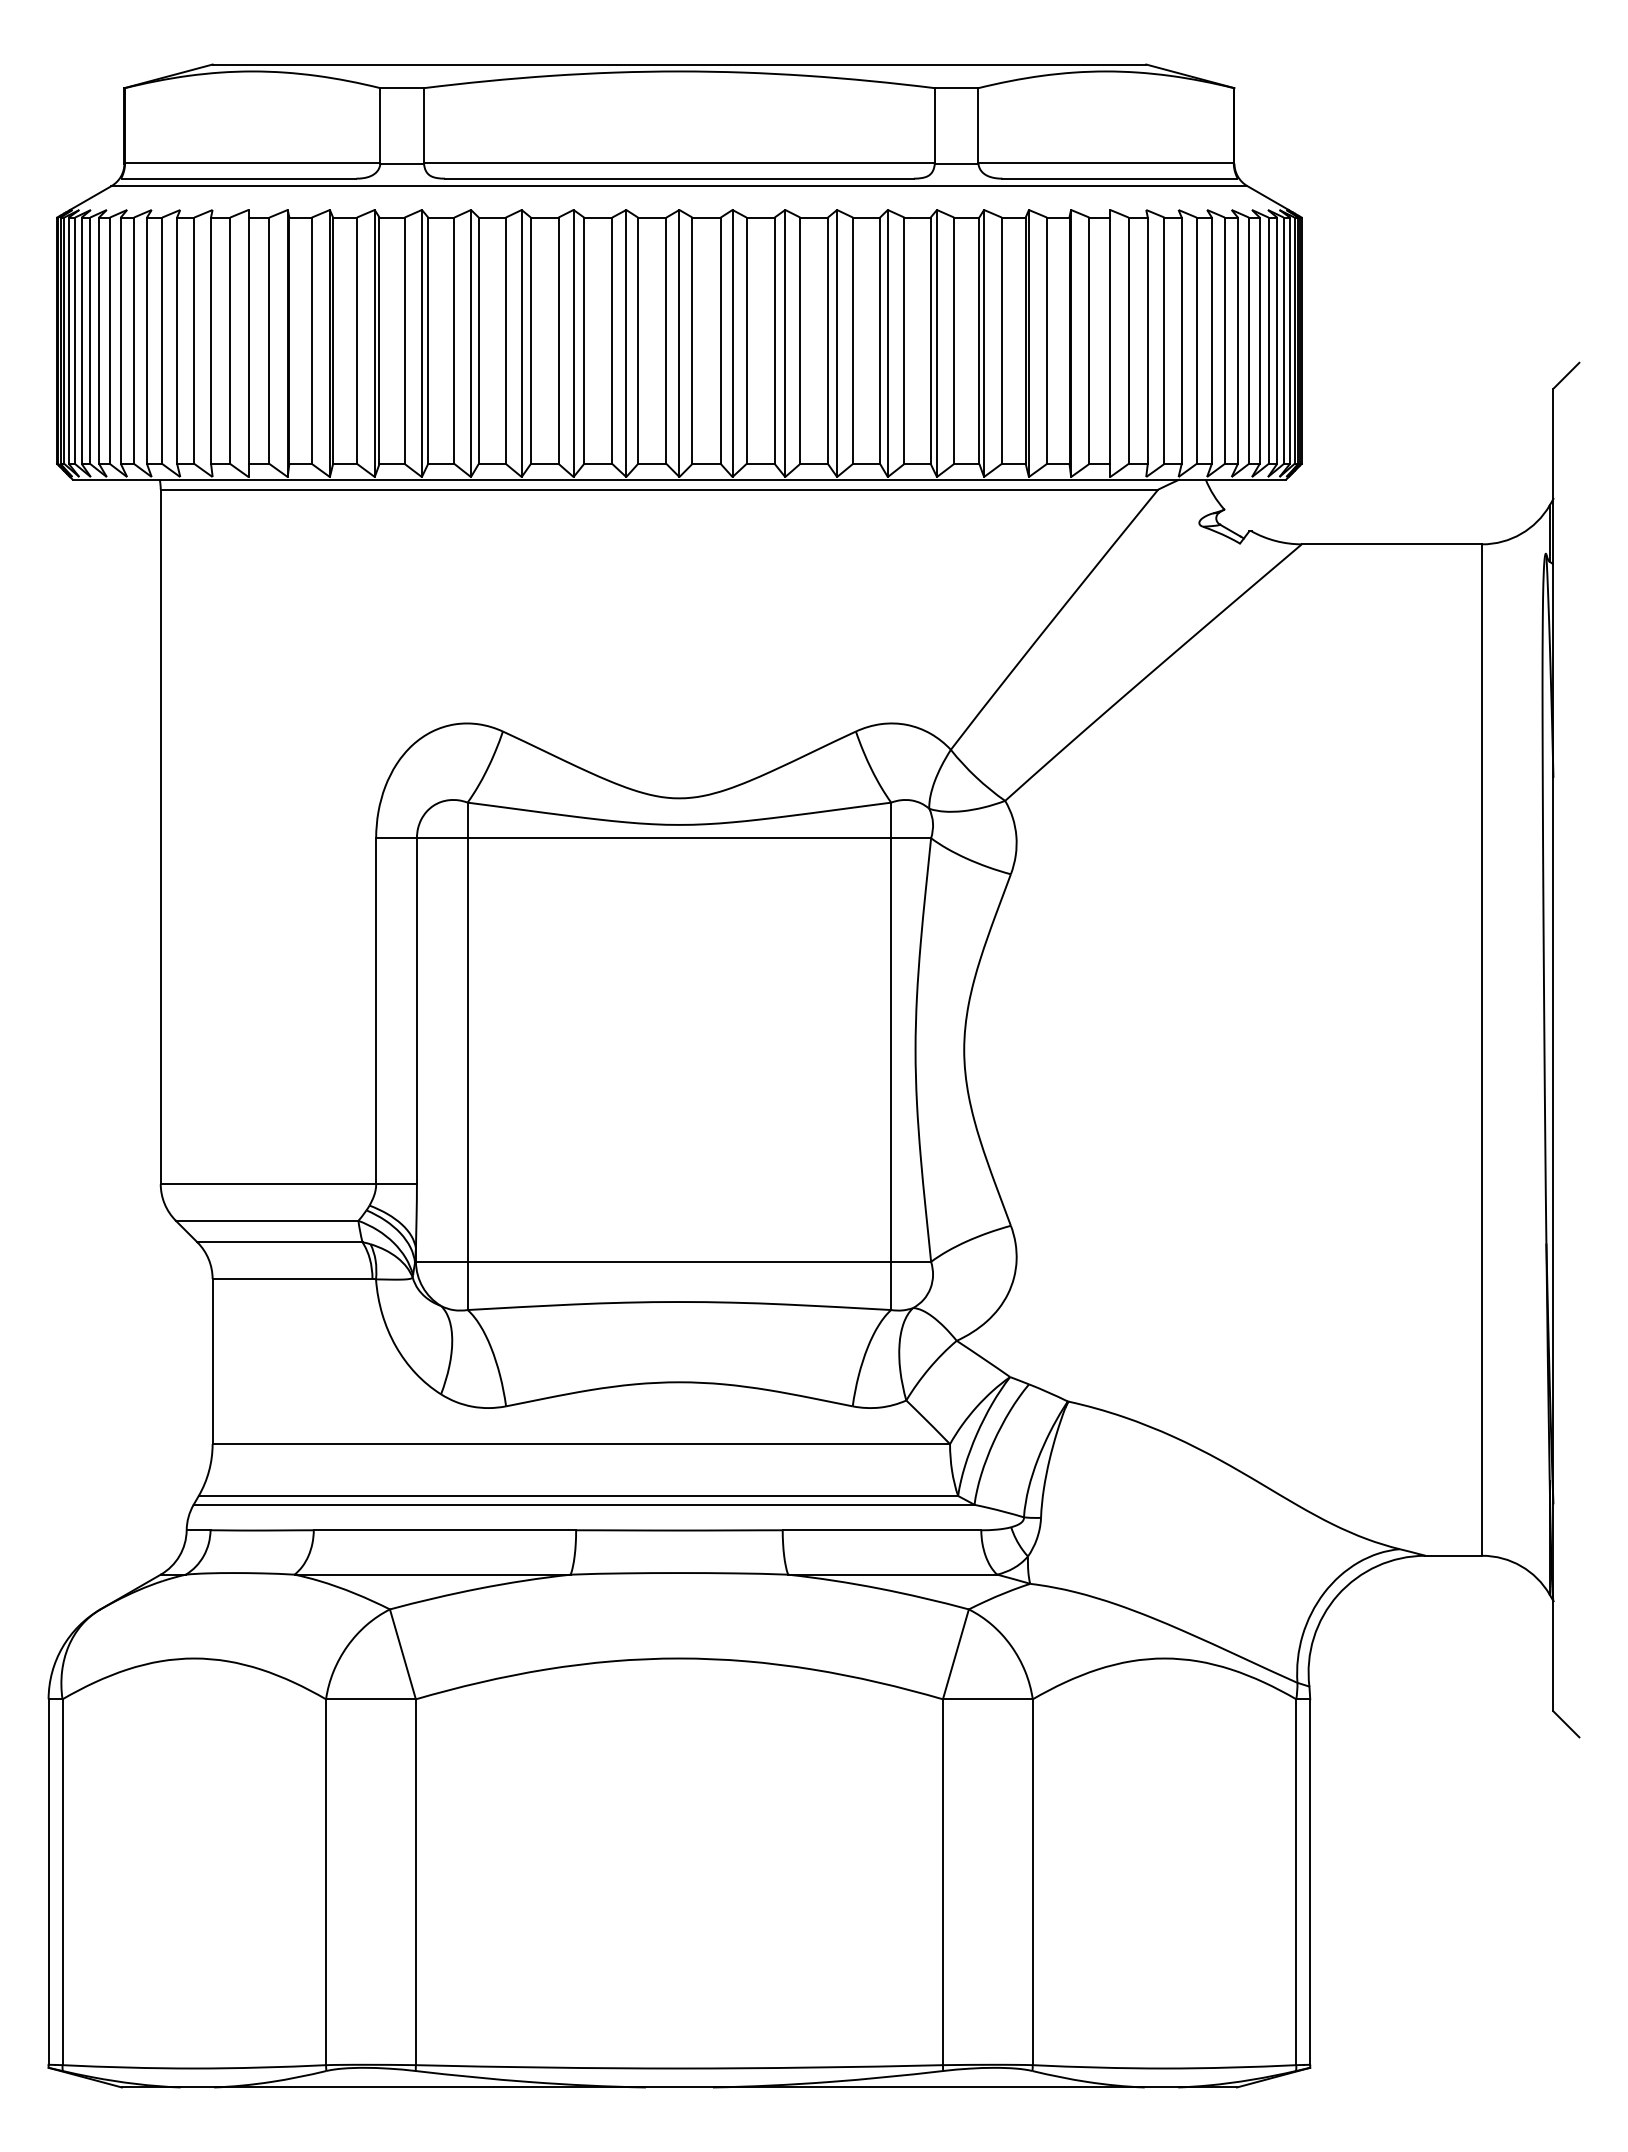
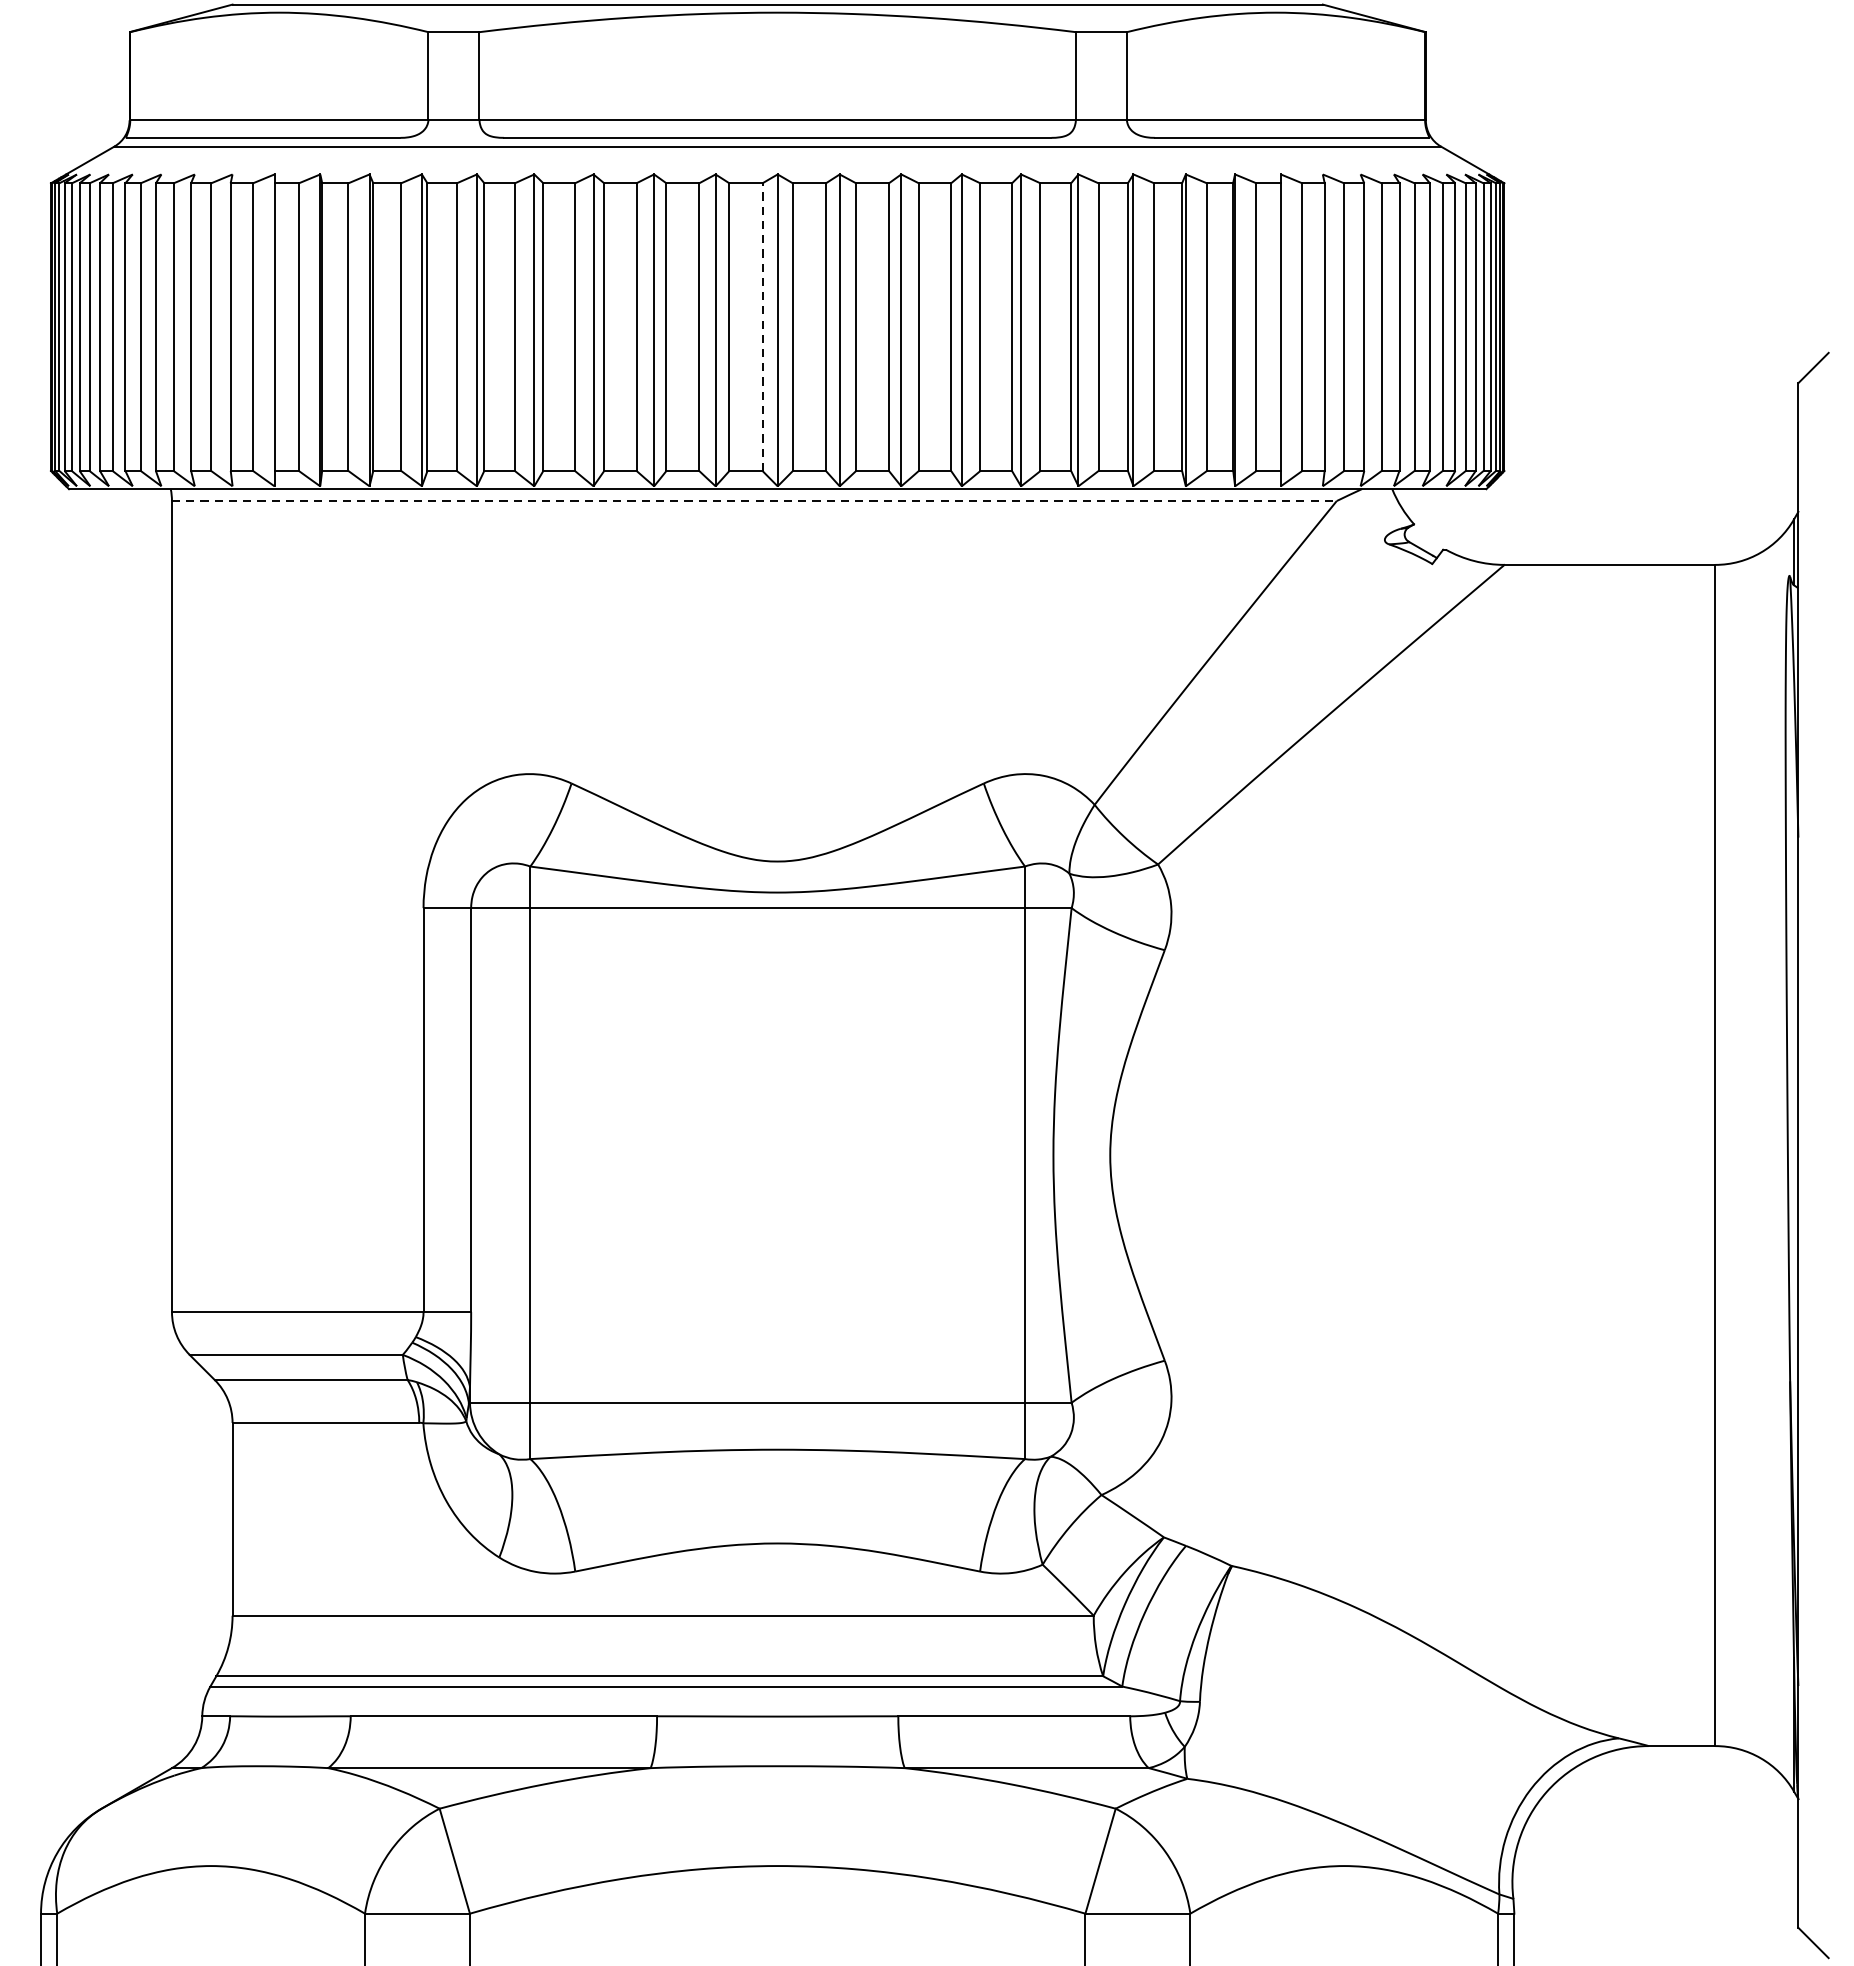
line: (666, 340) -> (762, 326), solid -> dashed
line: (659, 489) -> (754, 500), solid -> dashed

